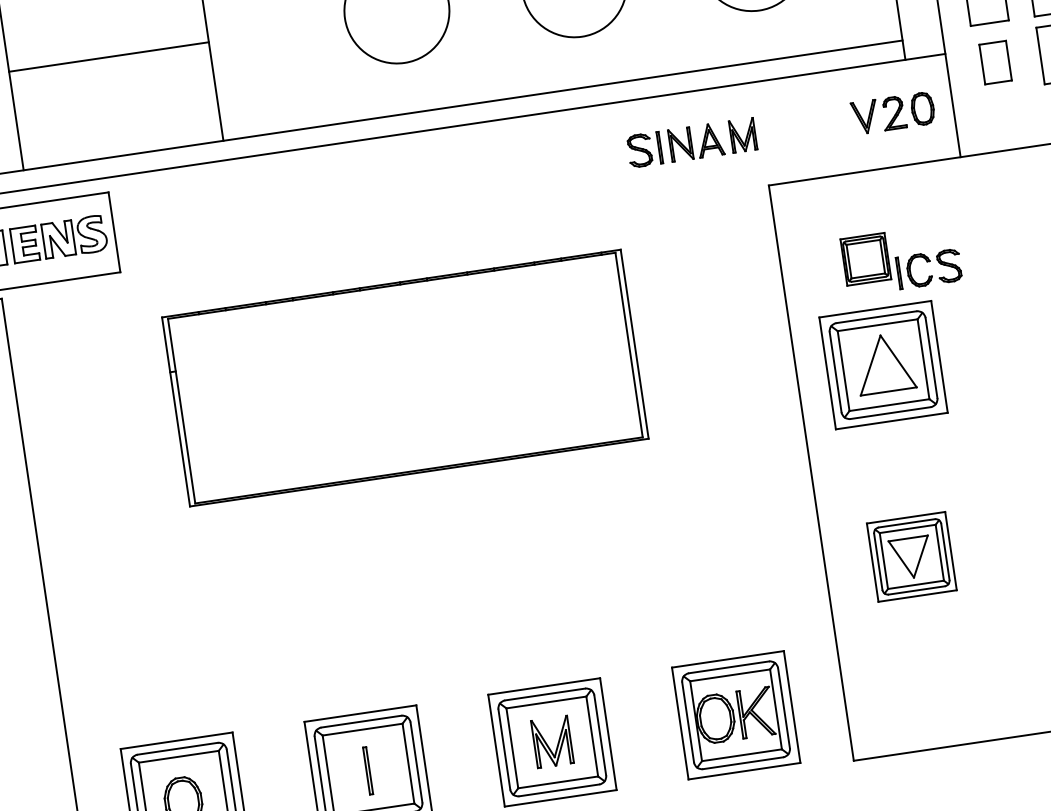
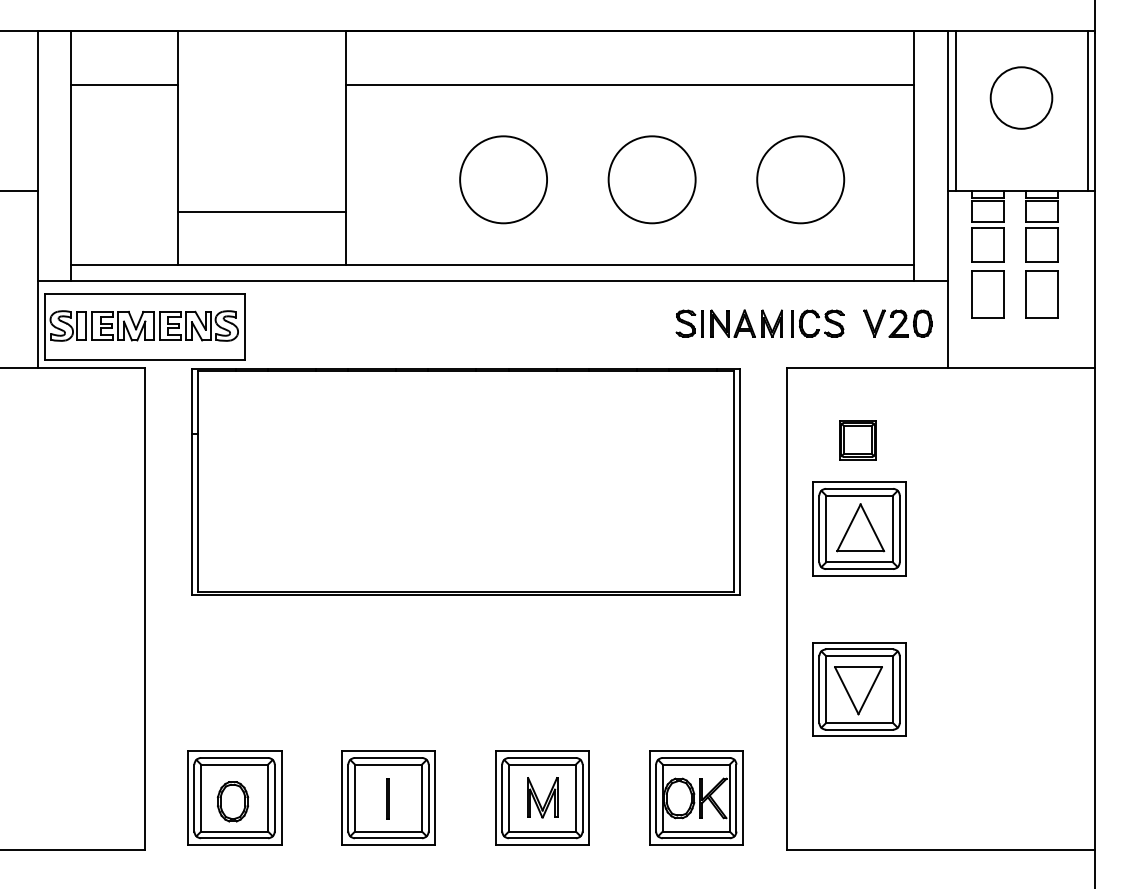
line: (108, 56) -> (261, 211), moved
part: (994, 62) -> (987, 294), size x1.43
part: (929, 268) -> (817, 323), moved
part: (404, 377) -> (465, 481), size x1.43
part: (911, 556) -> (859, 689), size x1.43

